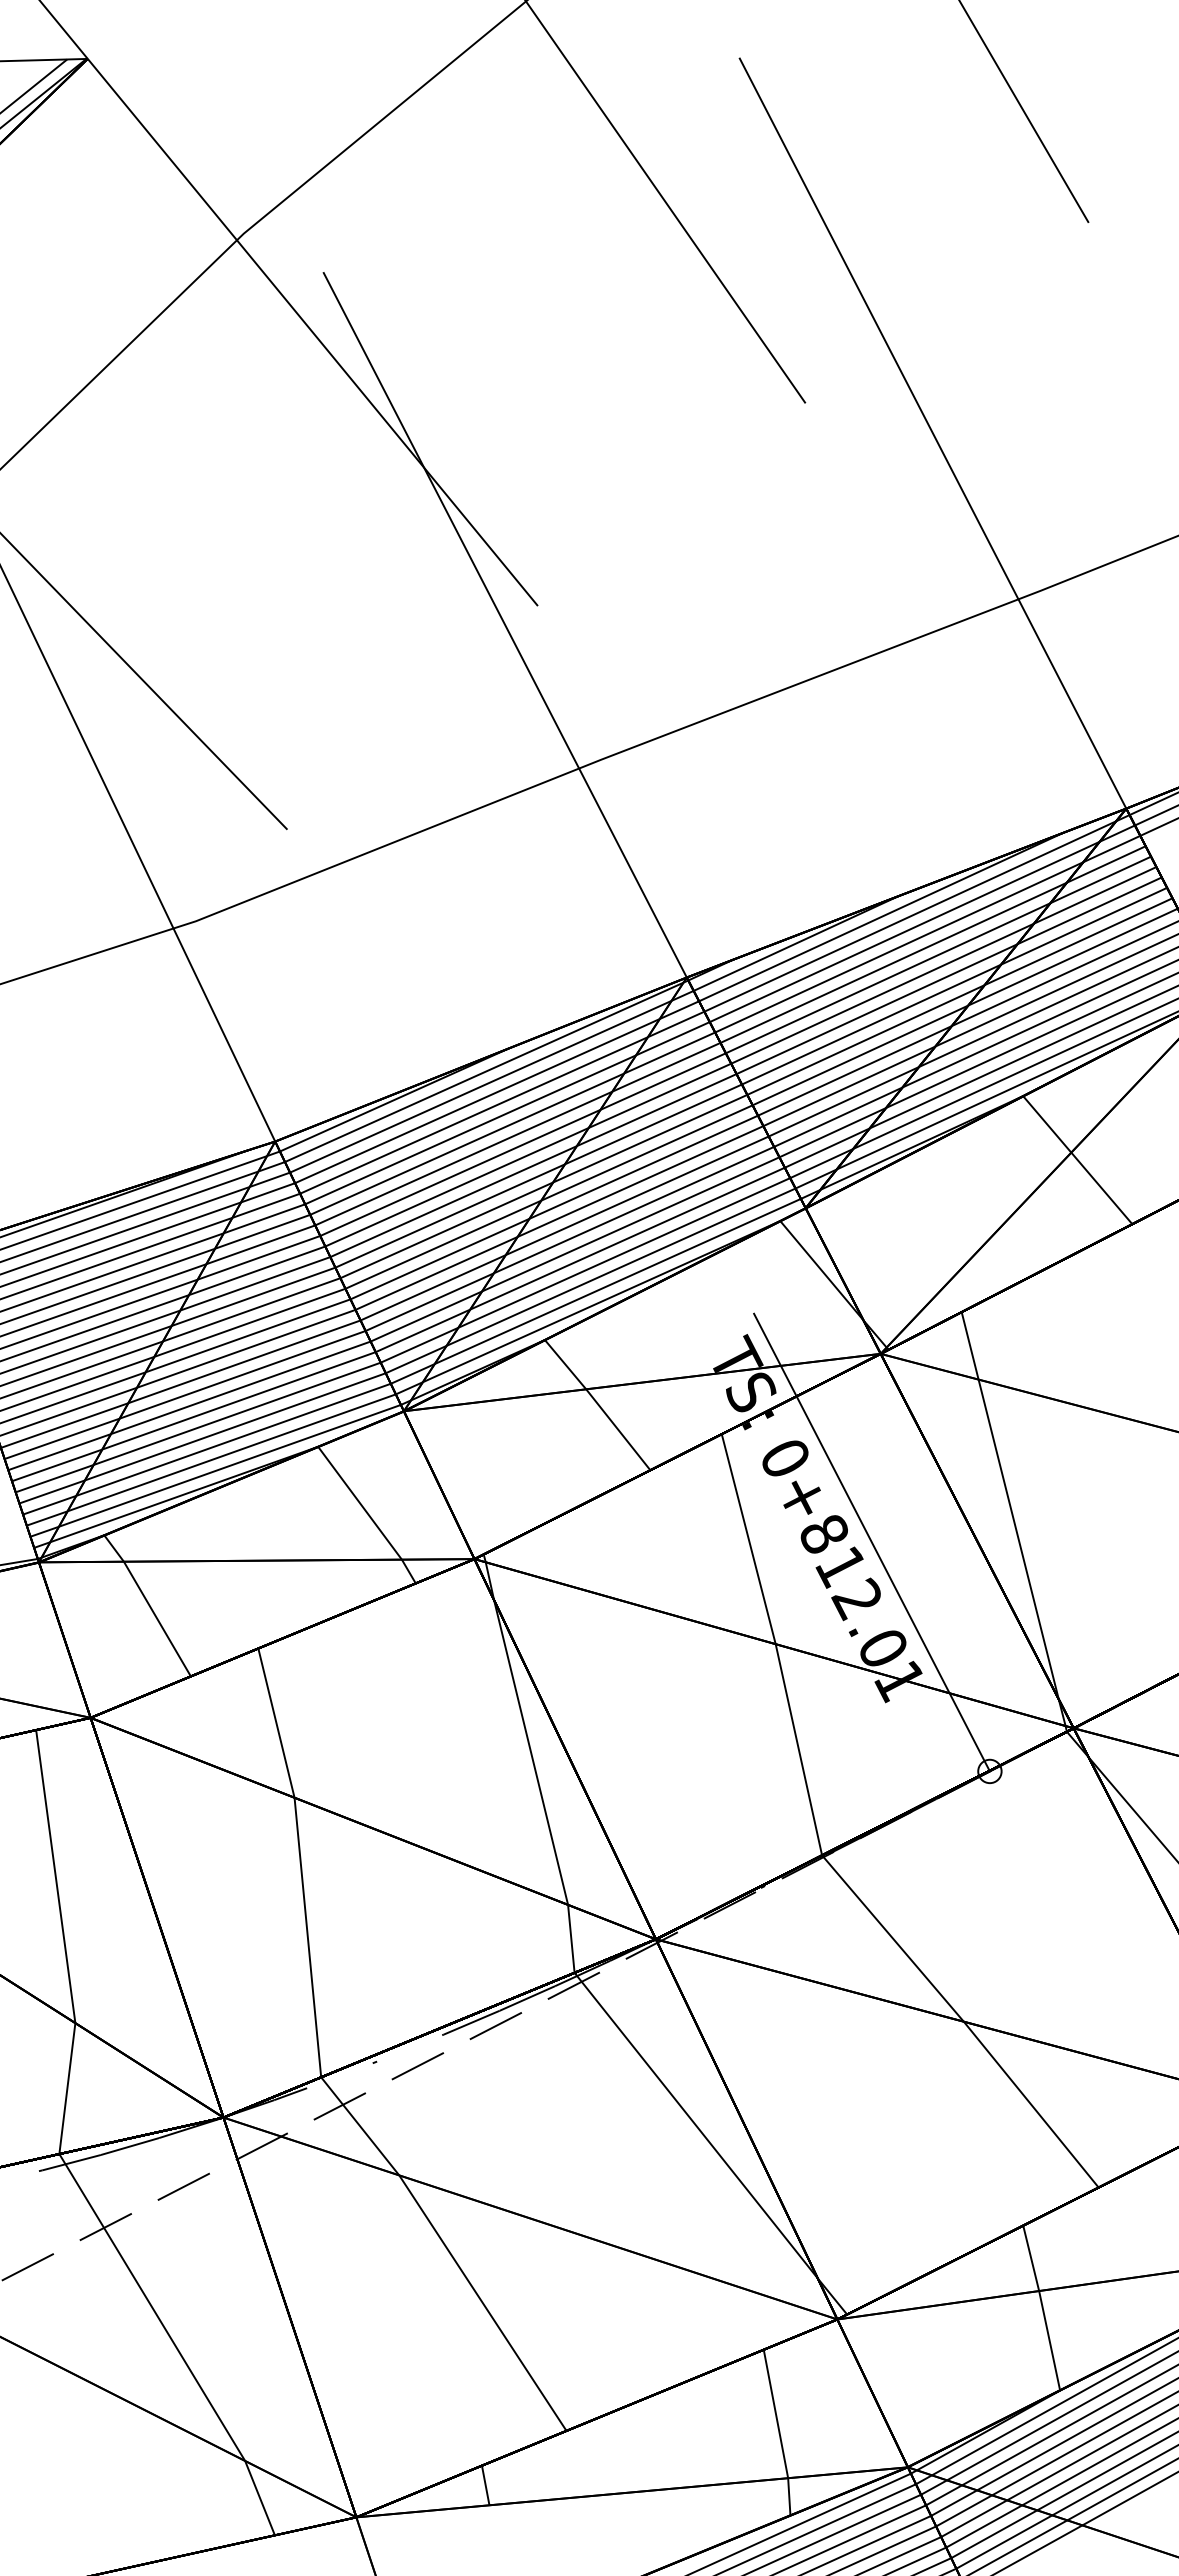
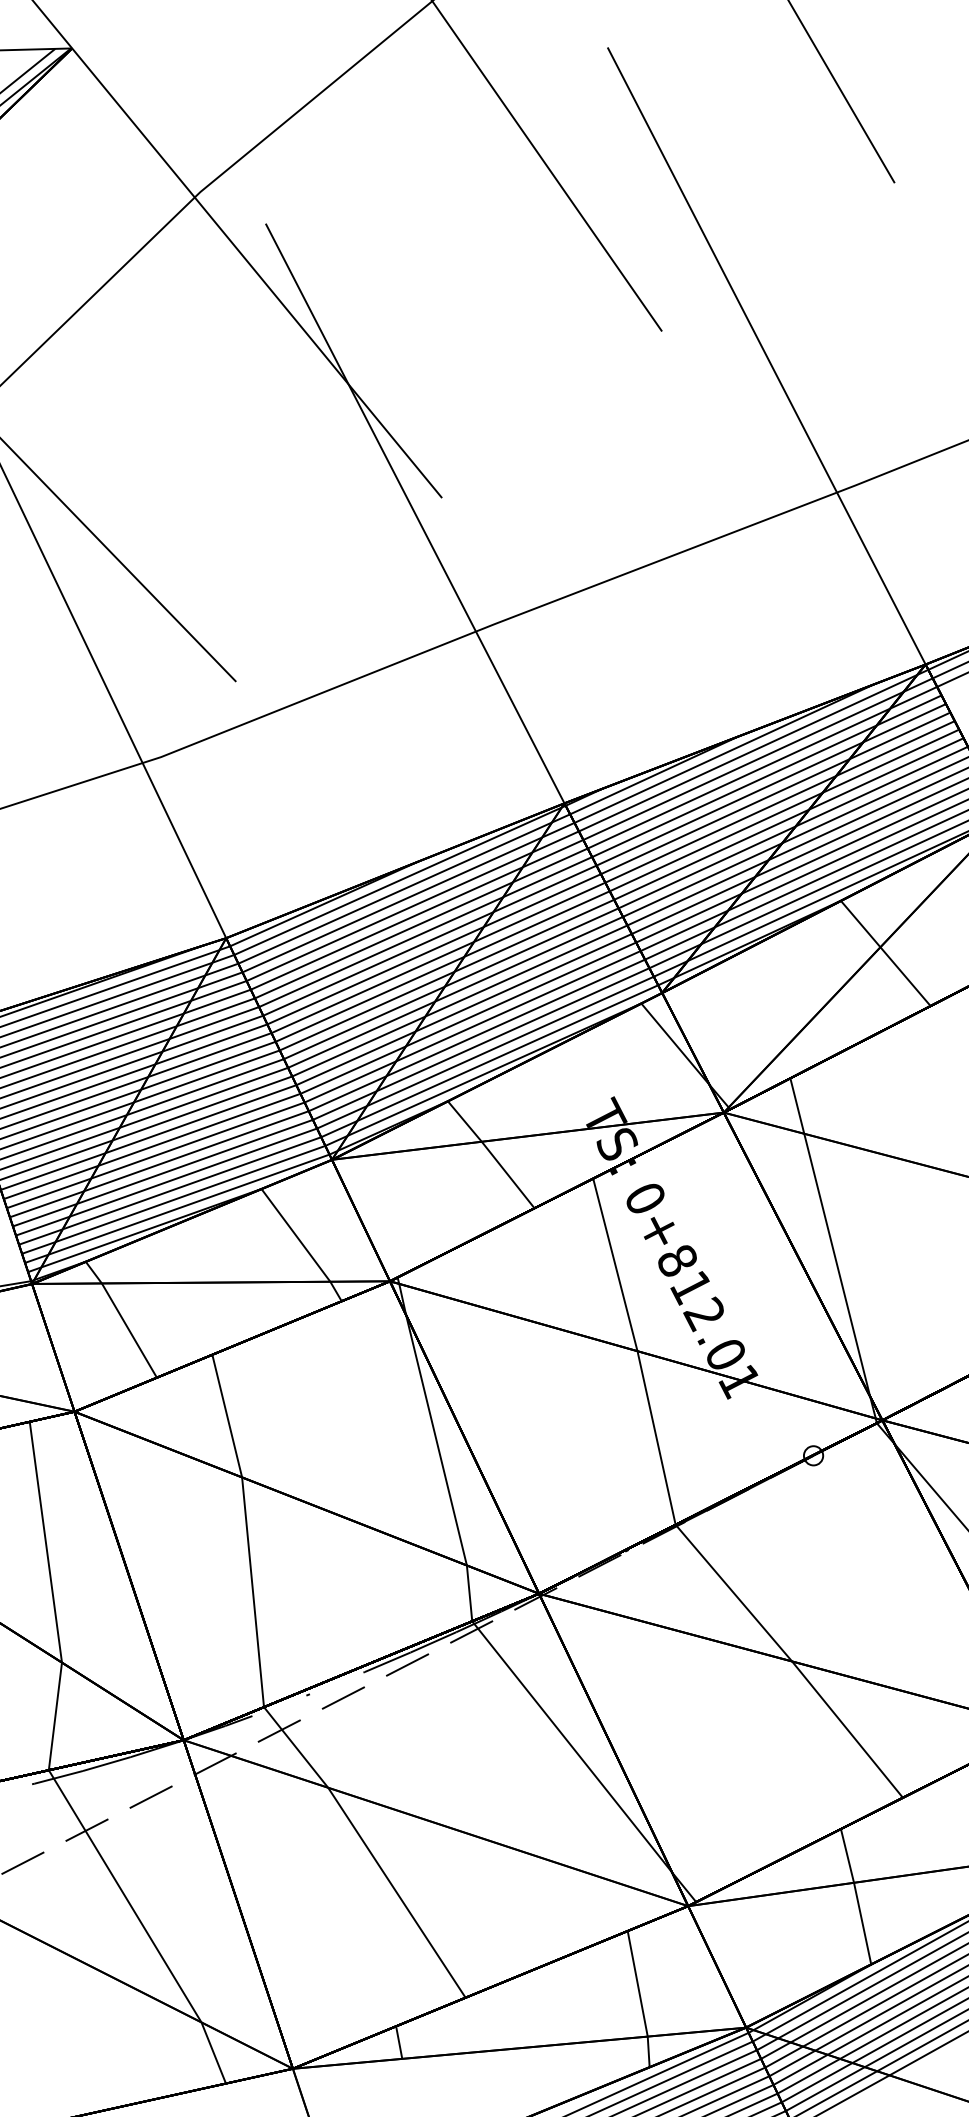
line: (871, 1542) -> (716, 1267), removed

